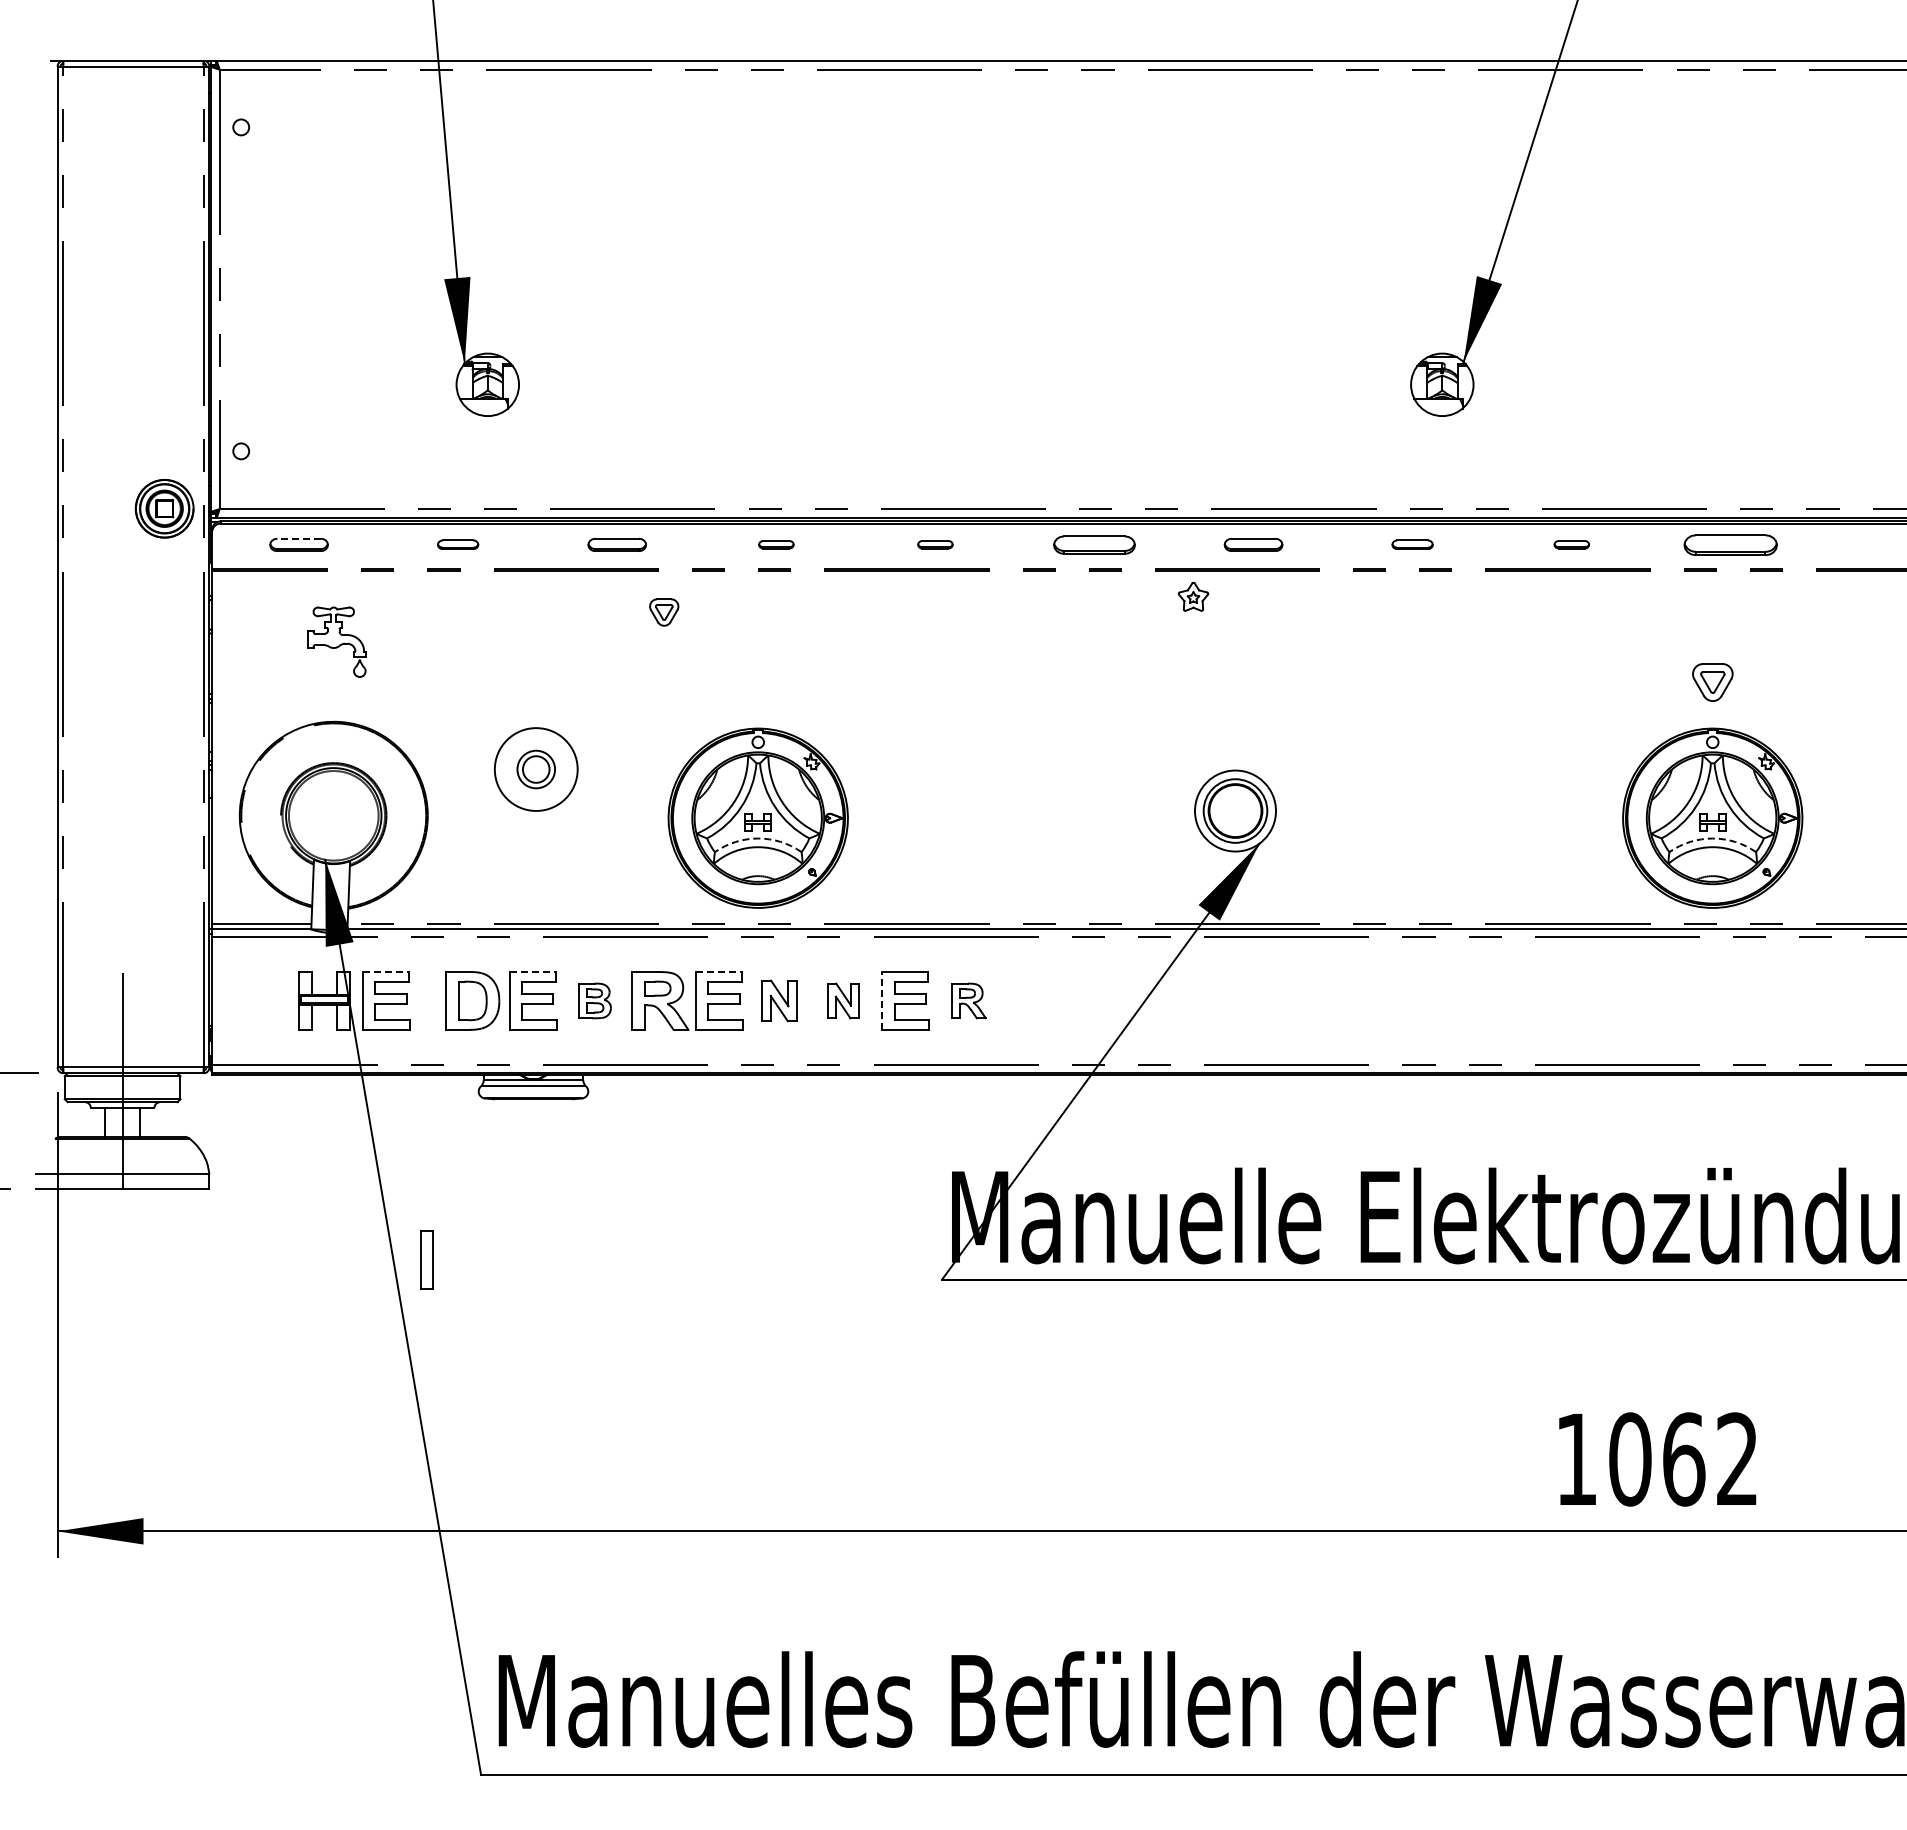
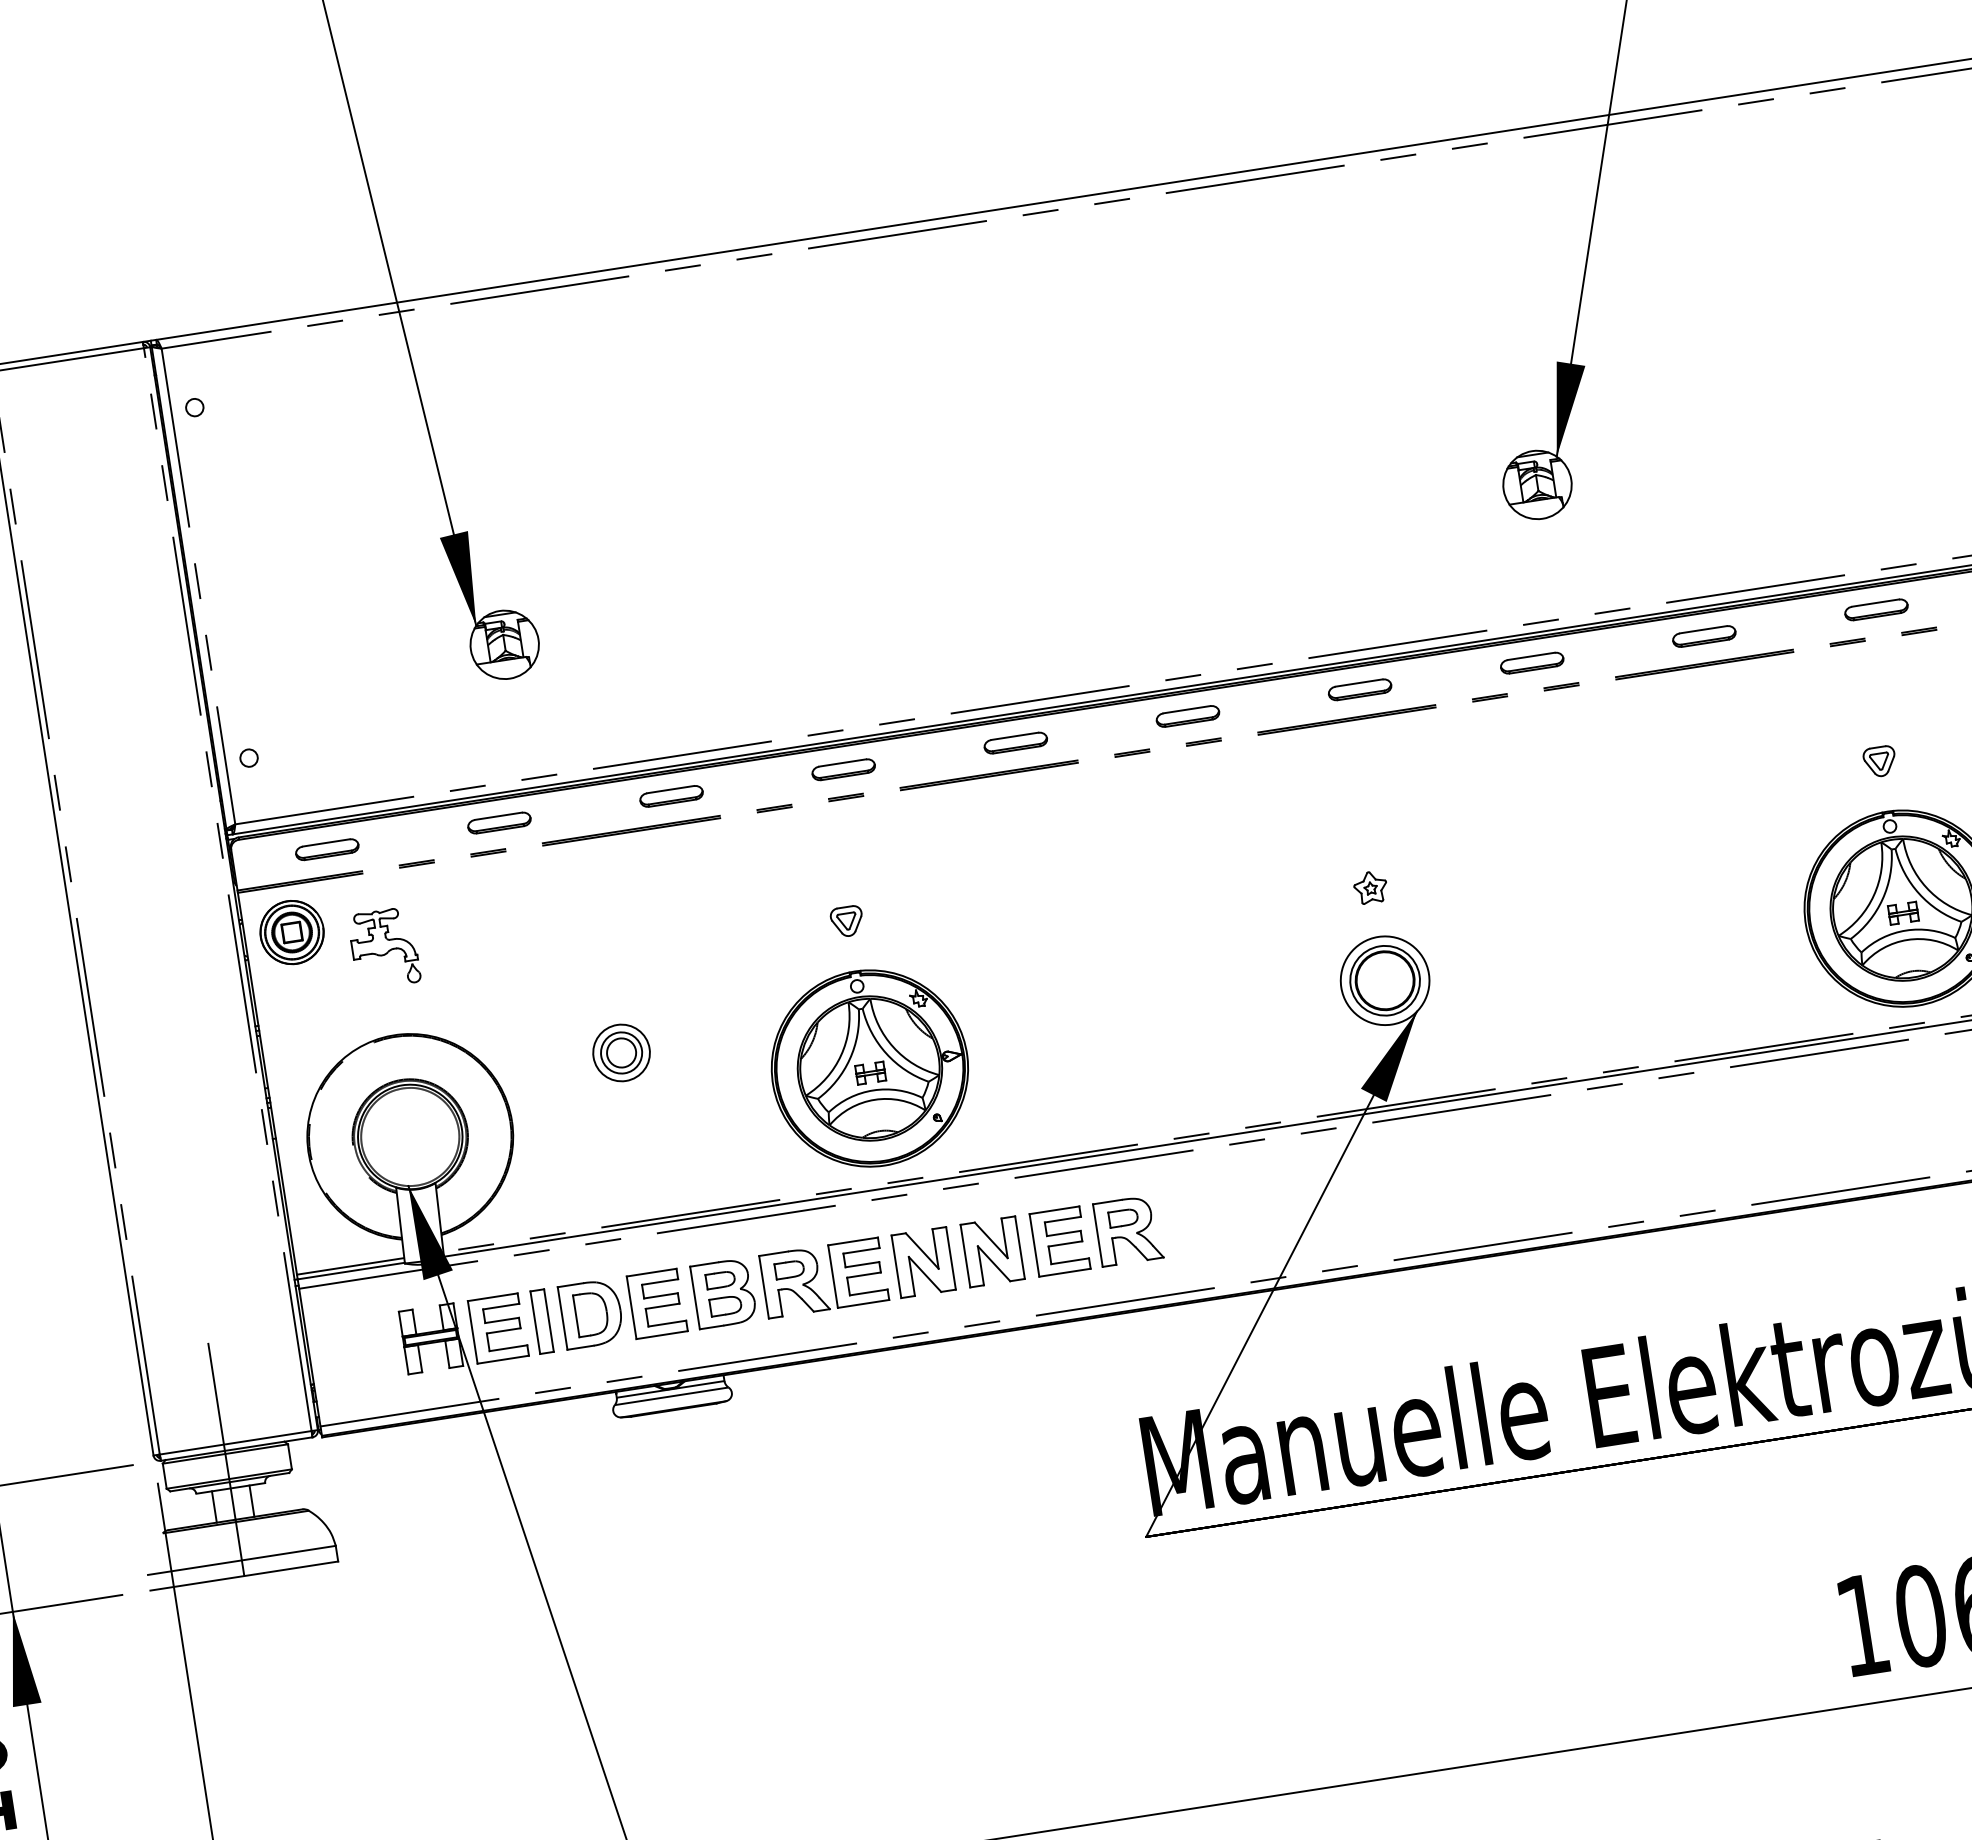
part: (164, 508) -> (291, 932), moved
line: (299, 538) -> (326, 842), dashed -> solid
part: (457, 544) -> (498, 822), size x1.43
part: (776, 544) -> (843, 769), size x1.67
part: (935, 544) -> (1015, 742), size x1.67
part: (1094, 544) -> (1187, 715), size x0.71
part: (1412, 544) -> (1532, 662), size x1.43
part: (1571, 544) -> (1704, 636), size x1.67
part: (1730, 544) -> (1876, 609), size x0.62
part: (1193, 596) -> (1370, 887), moved
part: (664, 612) -> (847, 921), moved
part: (1712, 682) -> (1879, 761), size x0.71
circle: (536, 769) -> (621, 1052), size x0.62
arc: (758, 838) -> (873, 1090), dashed -> solid
arc: (1712, 838) -> (1905, 930), dashed -> solid
line: (385, 972) -> (492, 1297), dashed -> solid
line: (532, 972) -> (651, 1273), dashed -> solid
line: (718, 972) -> (852, 1242), dashed -> solid
part: (594, 1000) -> (723, 1293), size x1.67
part: (779, 1000) -> (923, 1262), size x1.43
part: (843, 1000) -> (992, 1251), size x1.67
line: (882, 1000) -> (1034, 1244), dashed -> solid
part: (968, 1000) -> (1127, 1230), size x1.67
part: (426, 1259) -> (541, 1321), moved

